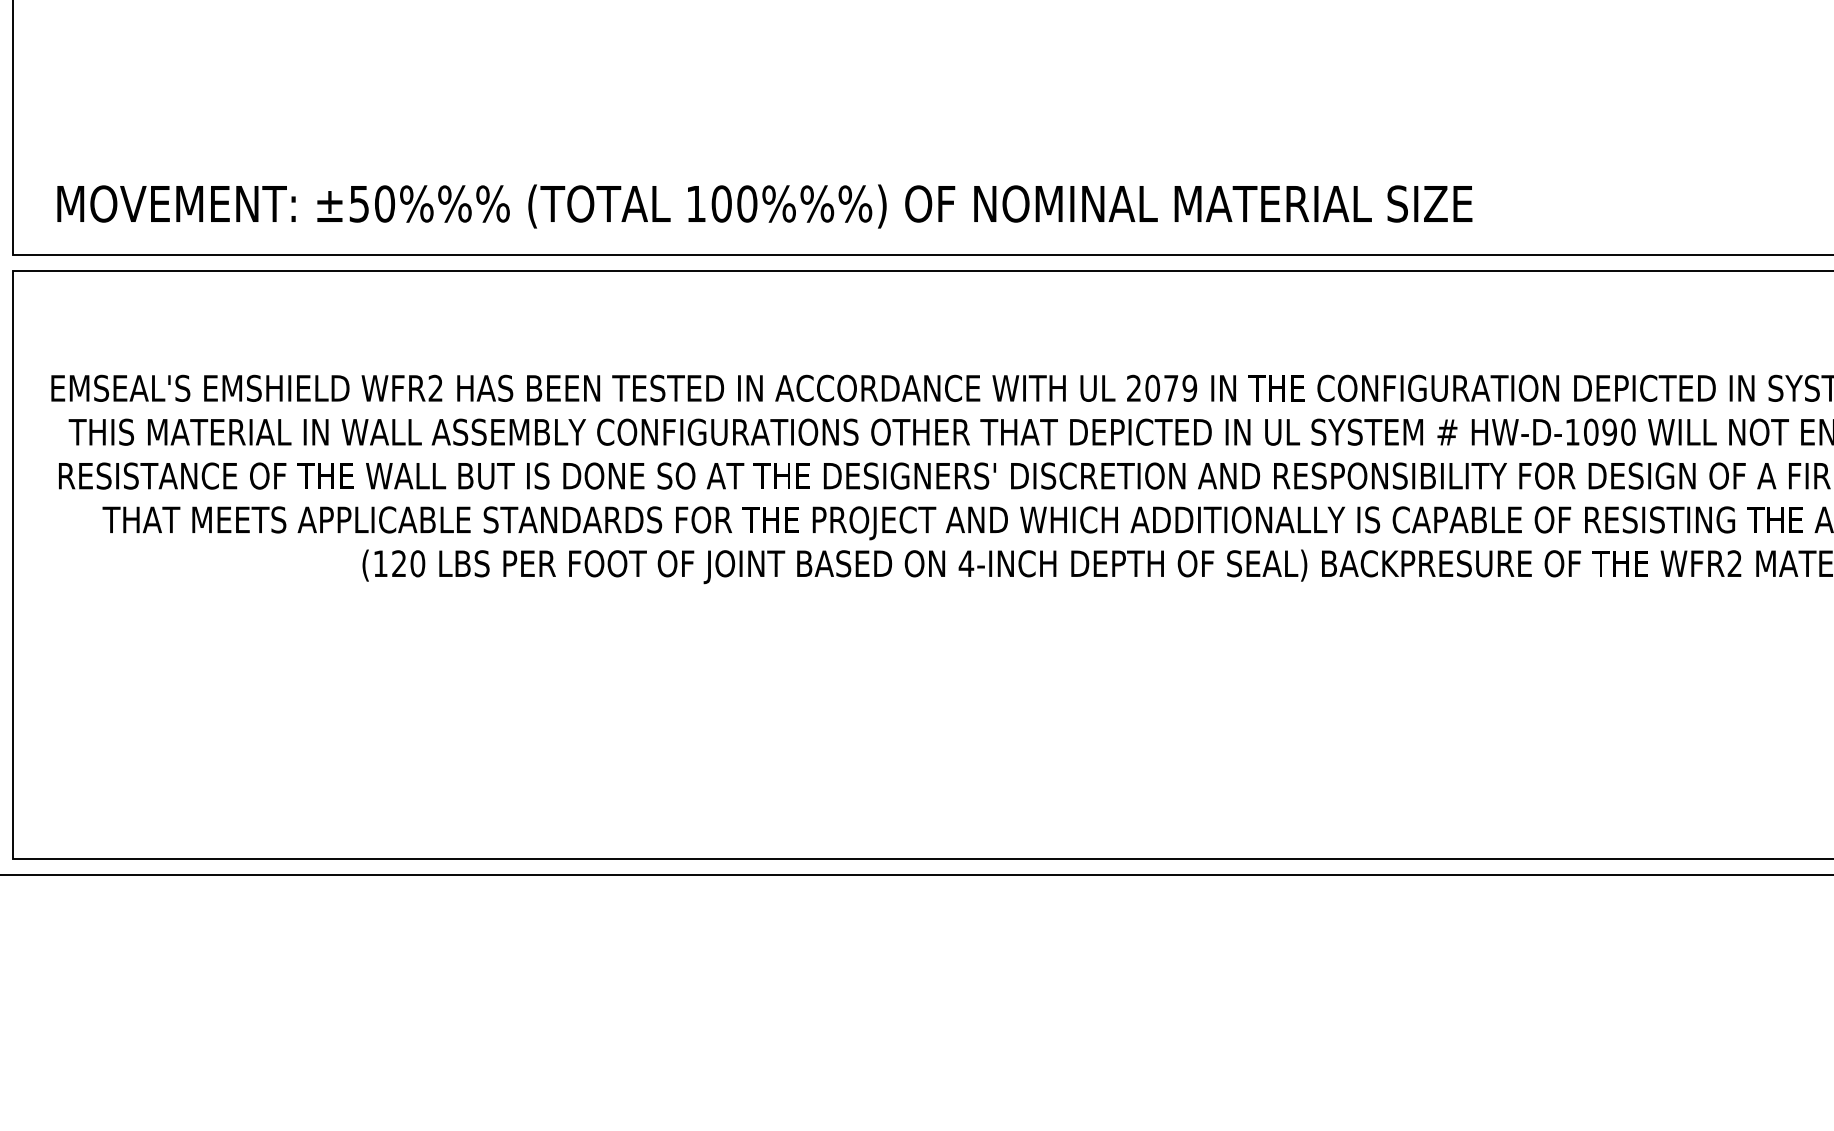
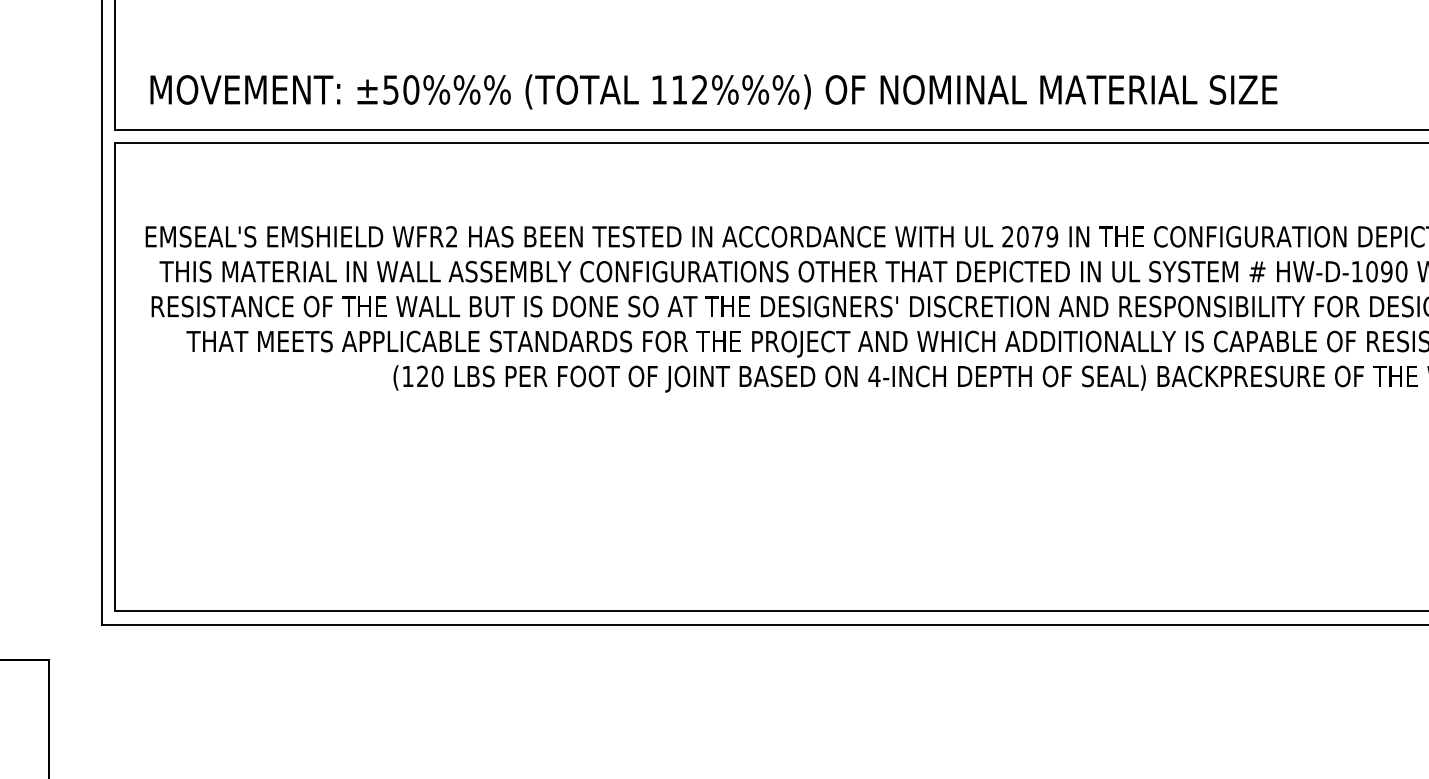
text: (734, 203) -> (689, 89), 100%%%) -> 112%%%)

